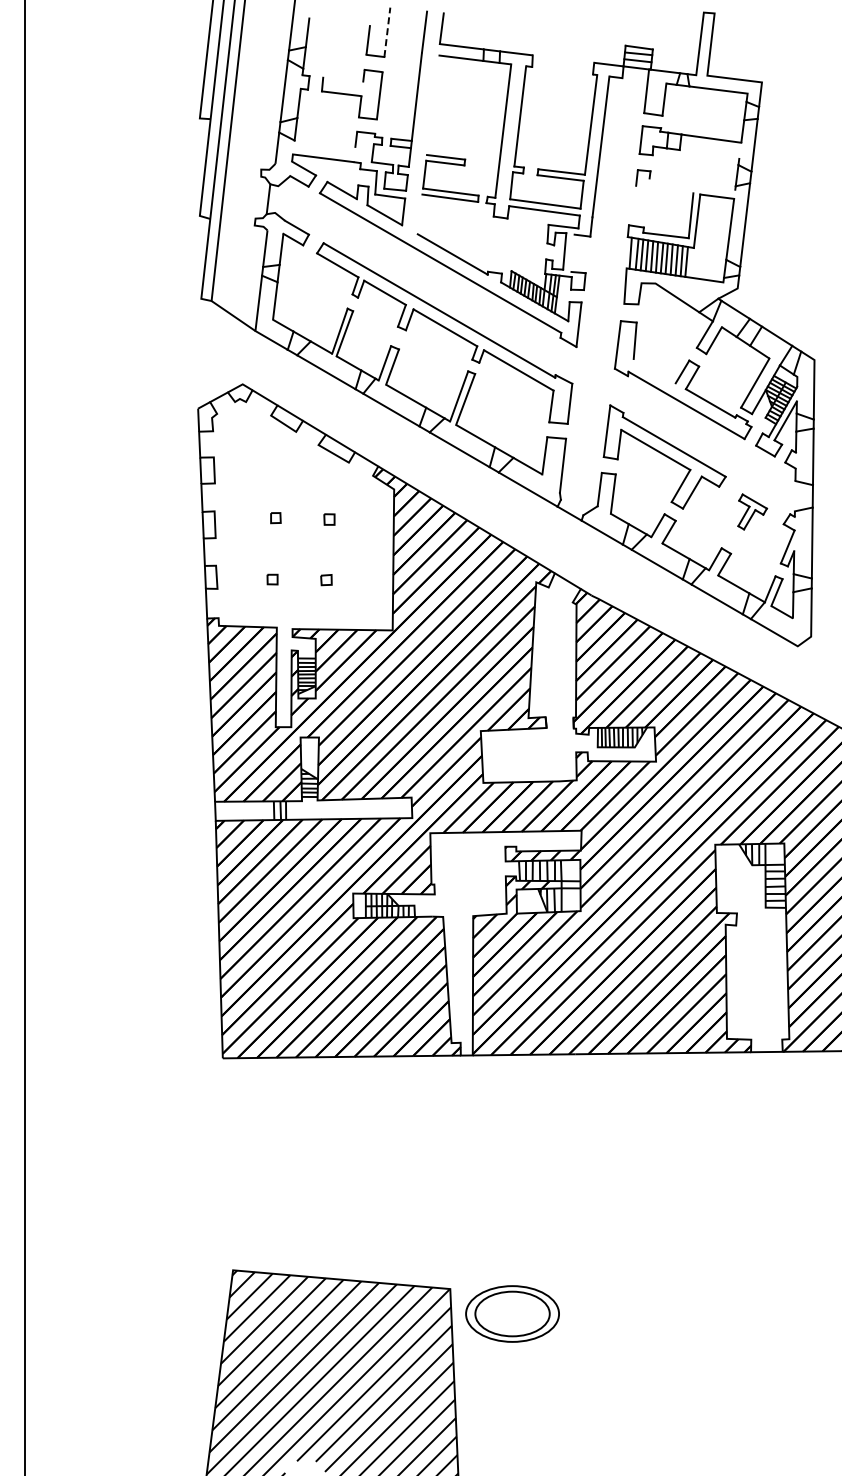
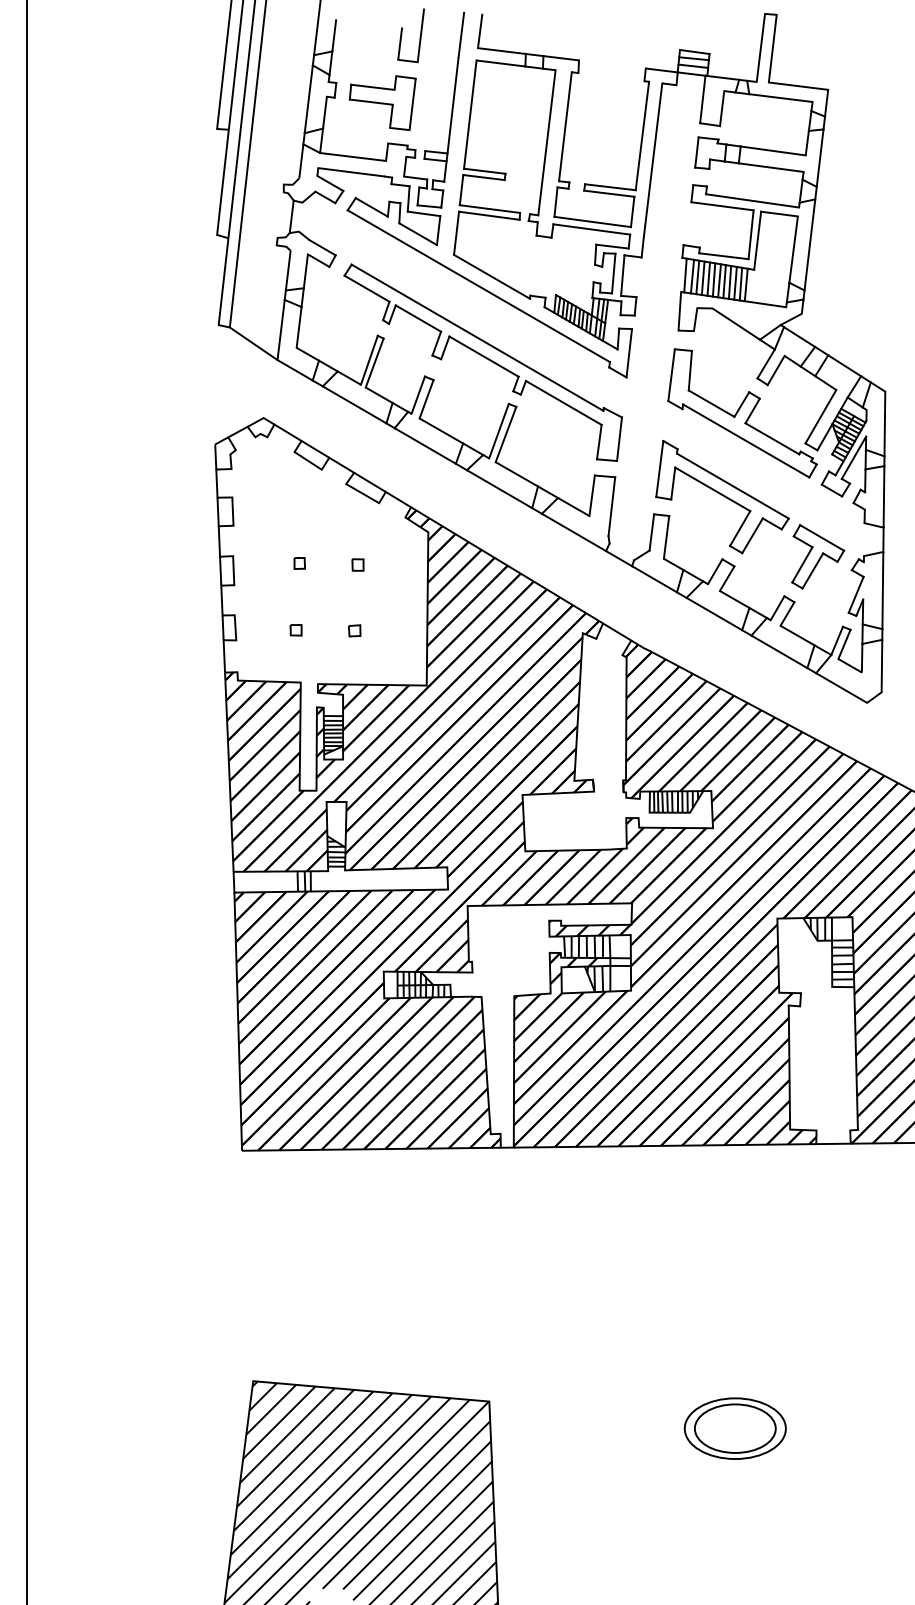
line: (387, 32) -> (421, 35), dashed -> solid
line: (343, 79) -> (373, 86), added
line: (432, 105) -> (470, 114), added
line: (324, 143) -> (352, 156), added
line: (709, 153) -> (771, 167), added
line: (692, 184) -> (752, 200), added
line: (664, 189) -> (722, 206), added
line: (419, 214) -> (455, 233), added
line: (572, 252) -> (622, 274), added
line: (654, 371) -> (711, 404), added
part: (752, 511) -> (817, 556), size x1.67
part: (512, 1313) -> (735, 1428), moved

